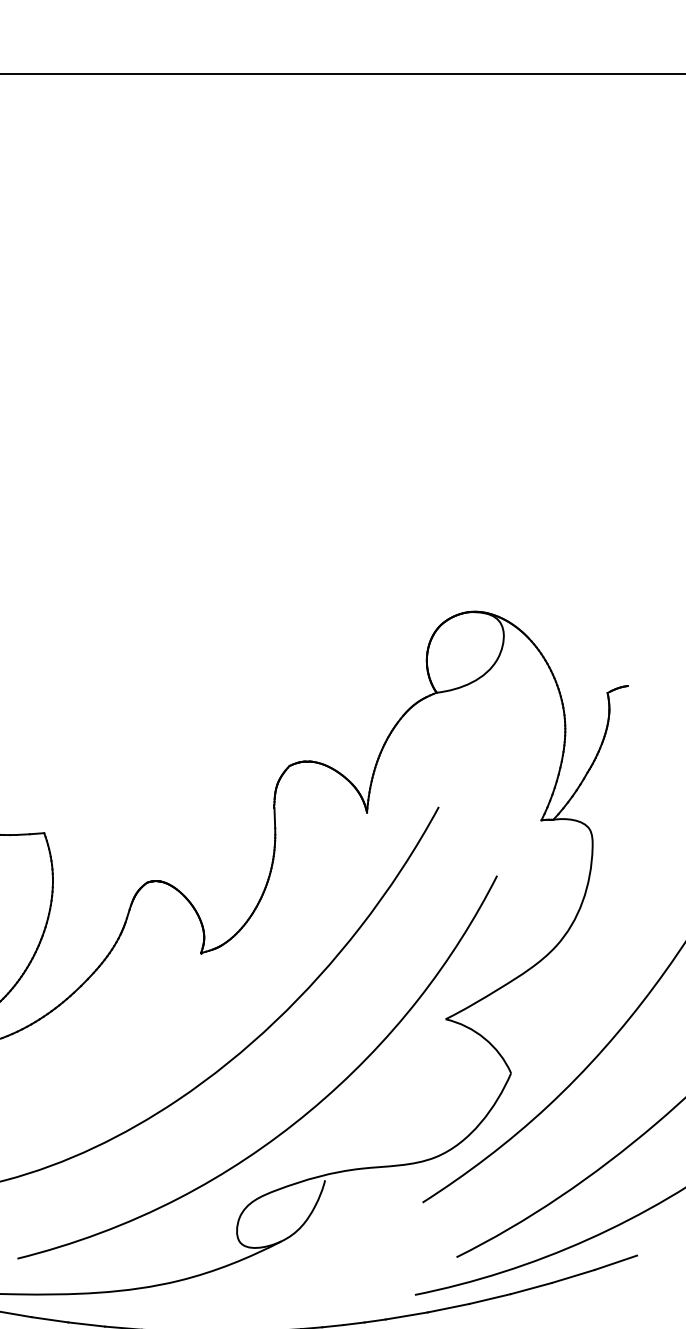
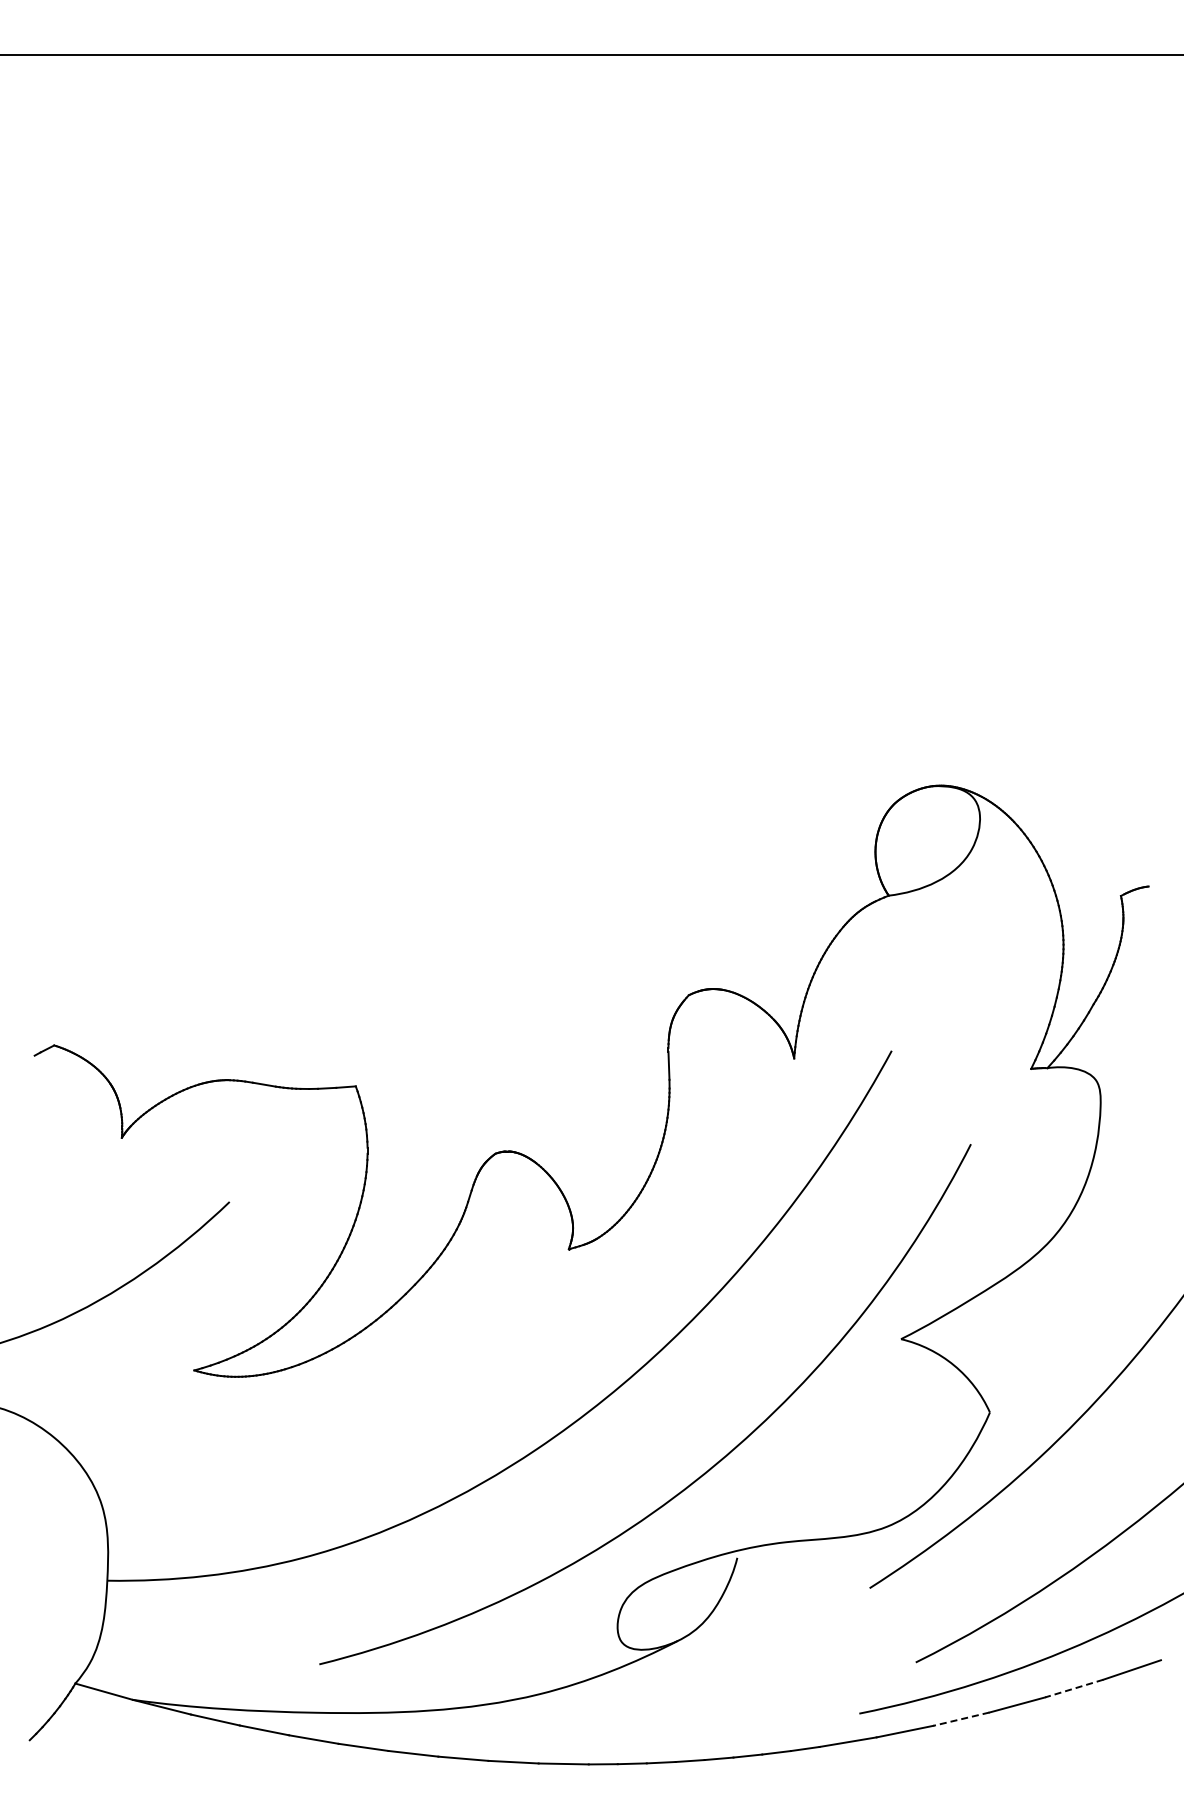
line: (572, 1276) -> (1073, 1688), solid -> dashed
line: (490, 1299) -> (961, 1719), solid -> dashed

